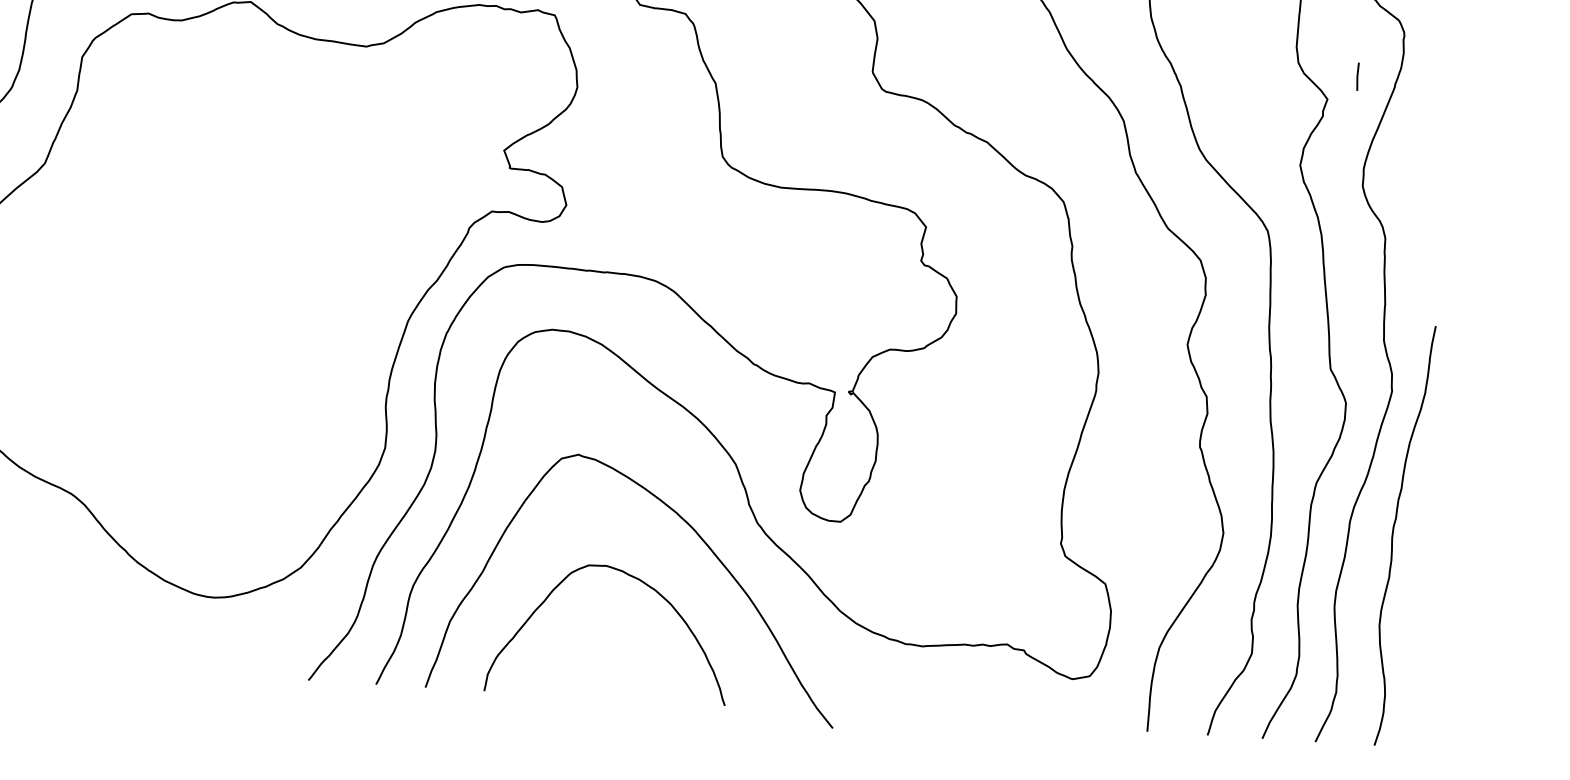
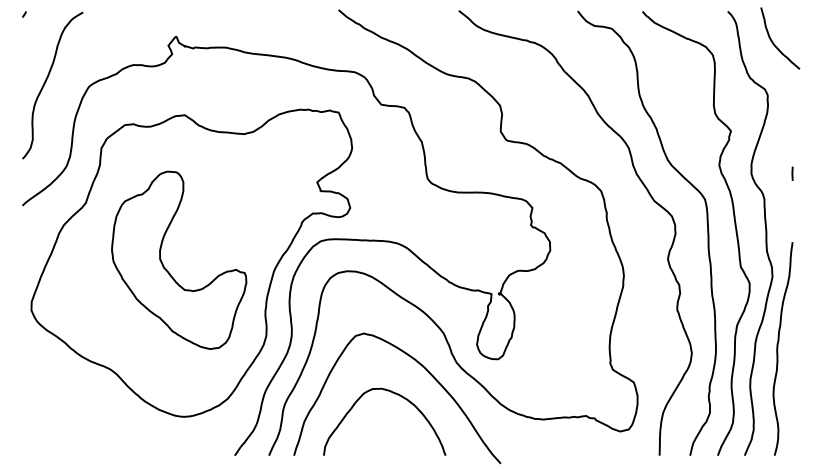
line: (1357, 76) -> (792, 173), moved
part: (196, 302) -> (166, 268), added

